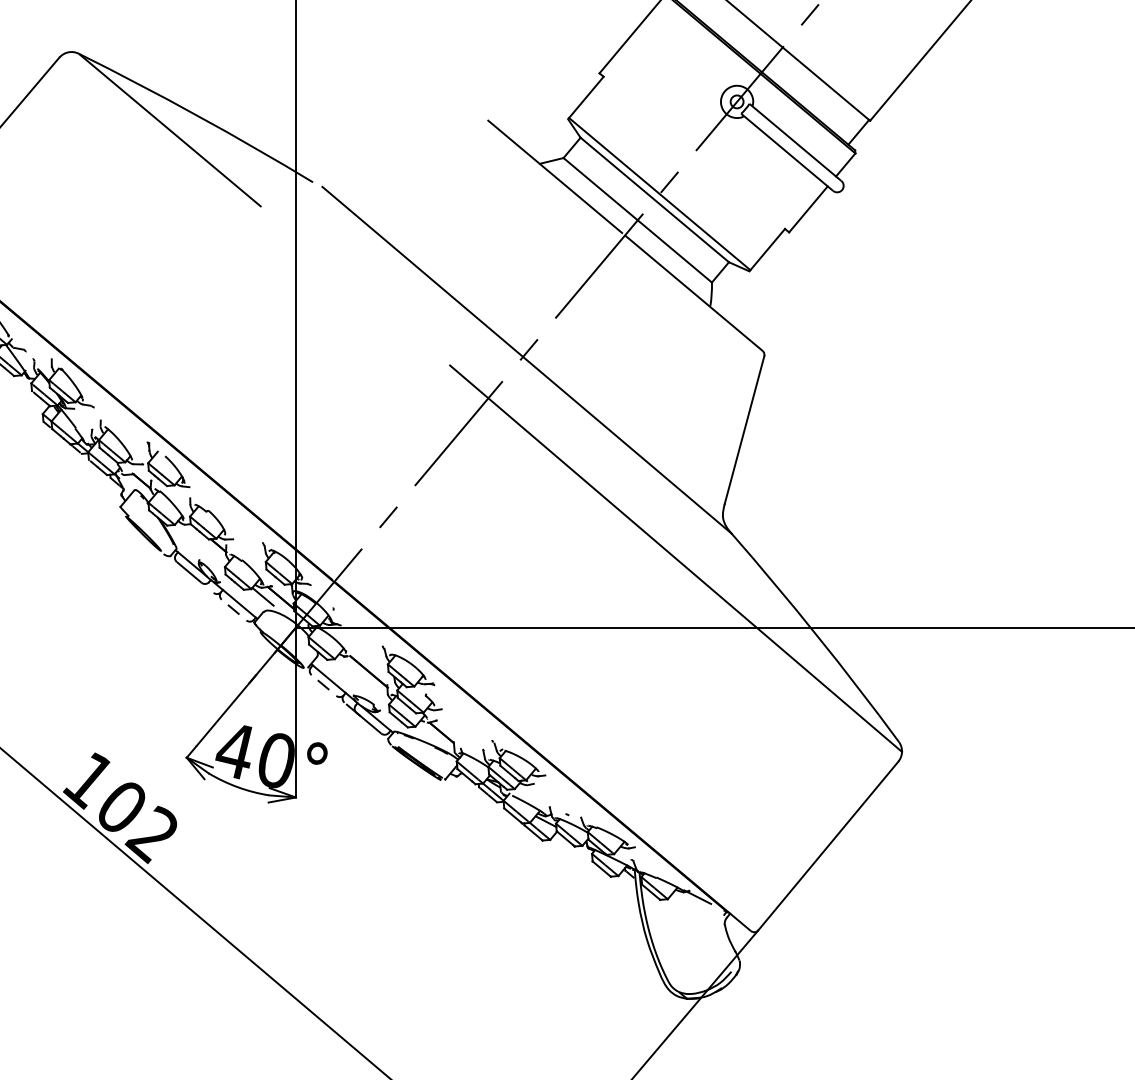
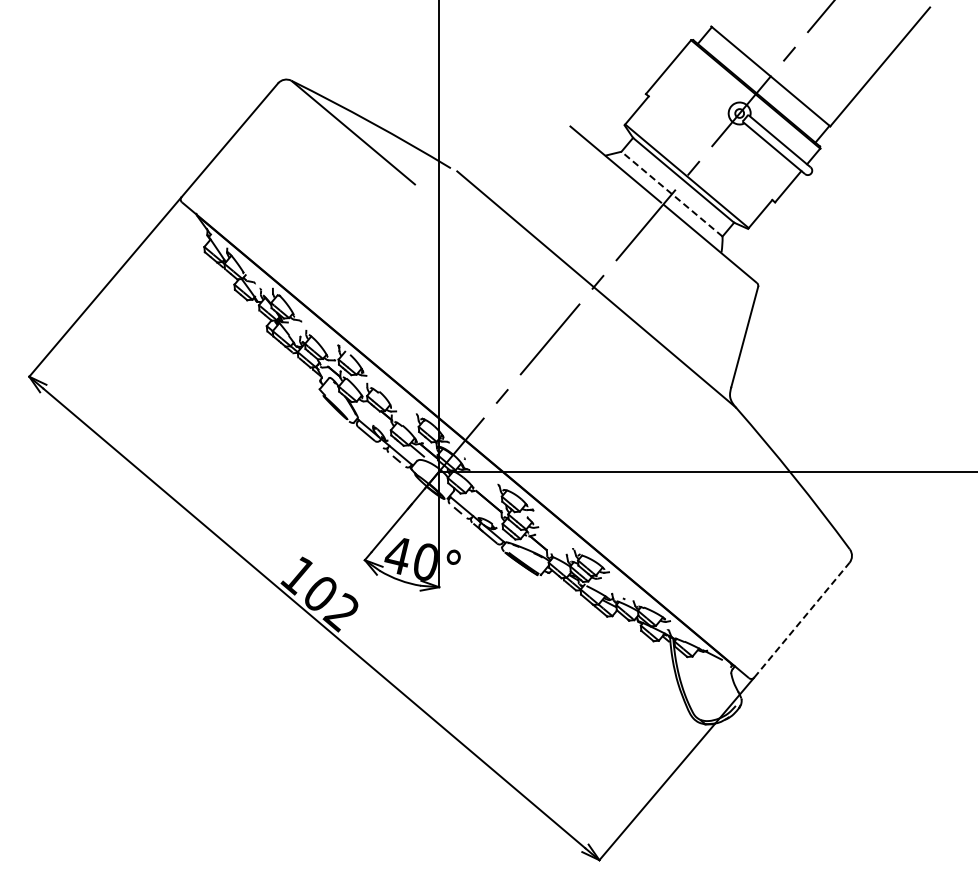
line: (638, 220) -> (672, 194), solid -> dashed
line: (676, 558) -> (698, 424), removed
line: (827, 846) -> (801, 620), solid -> dashed

